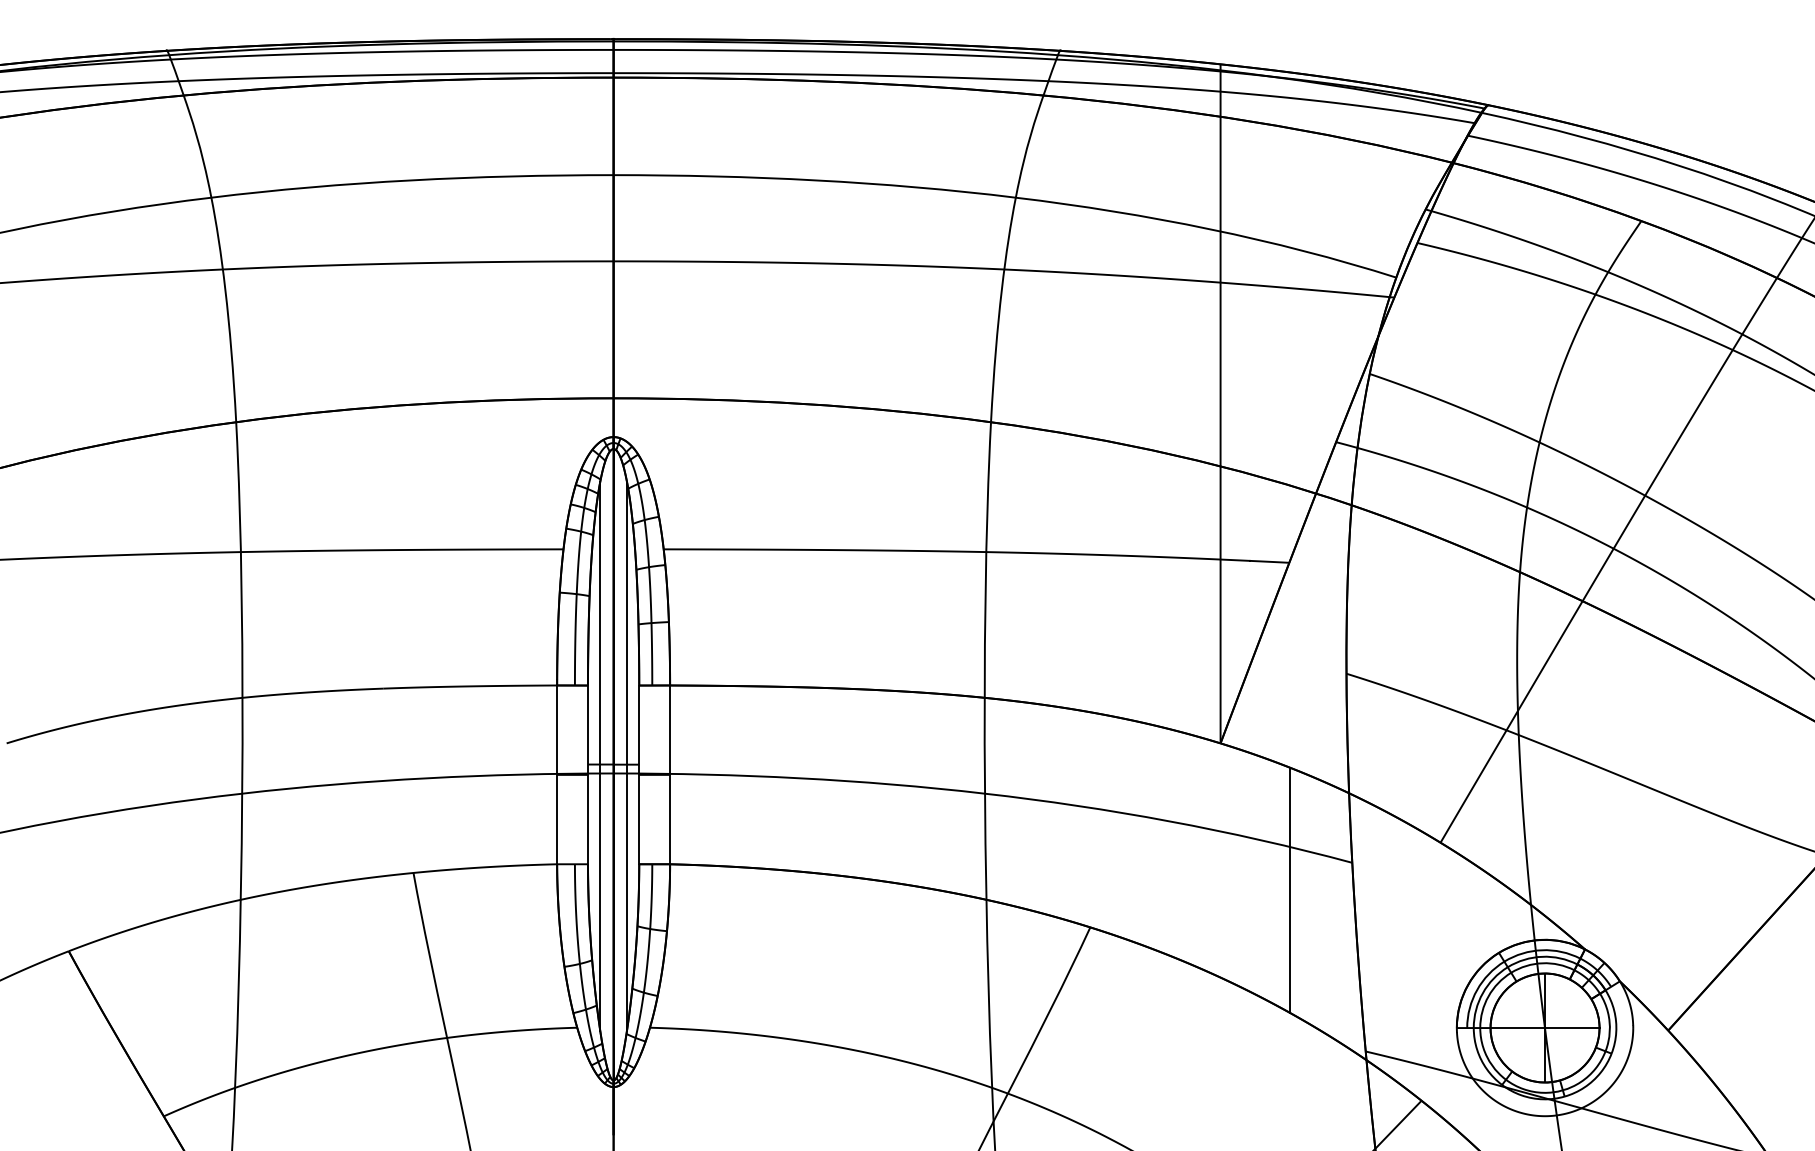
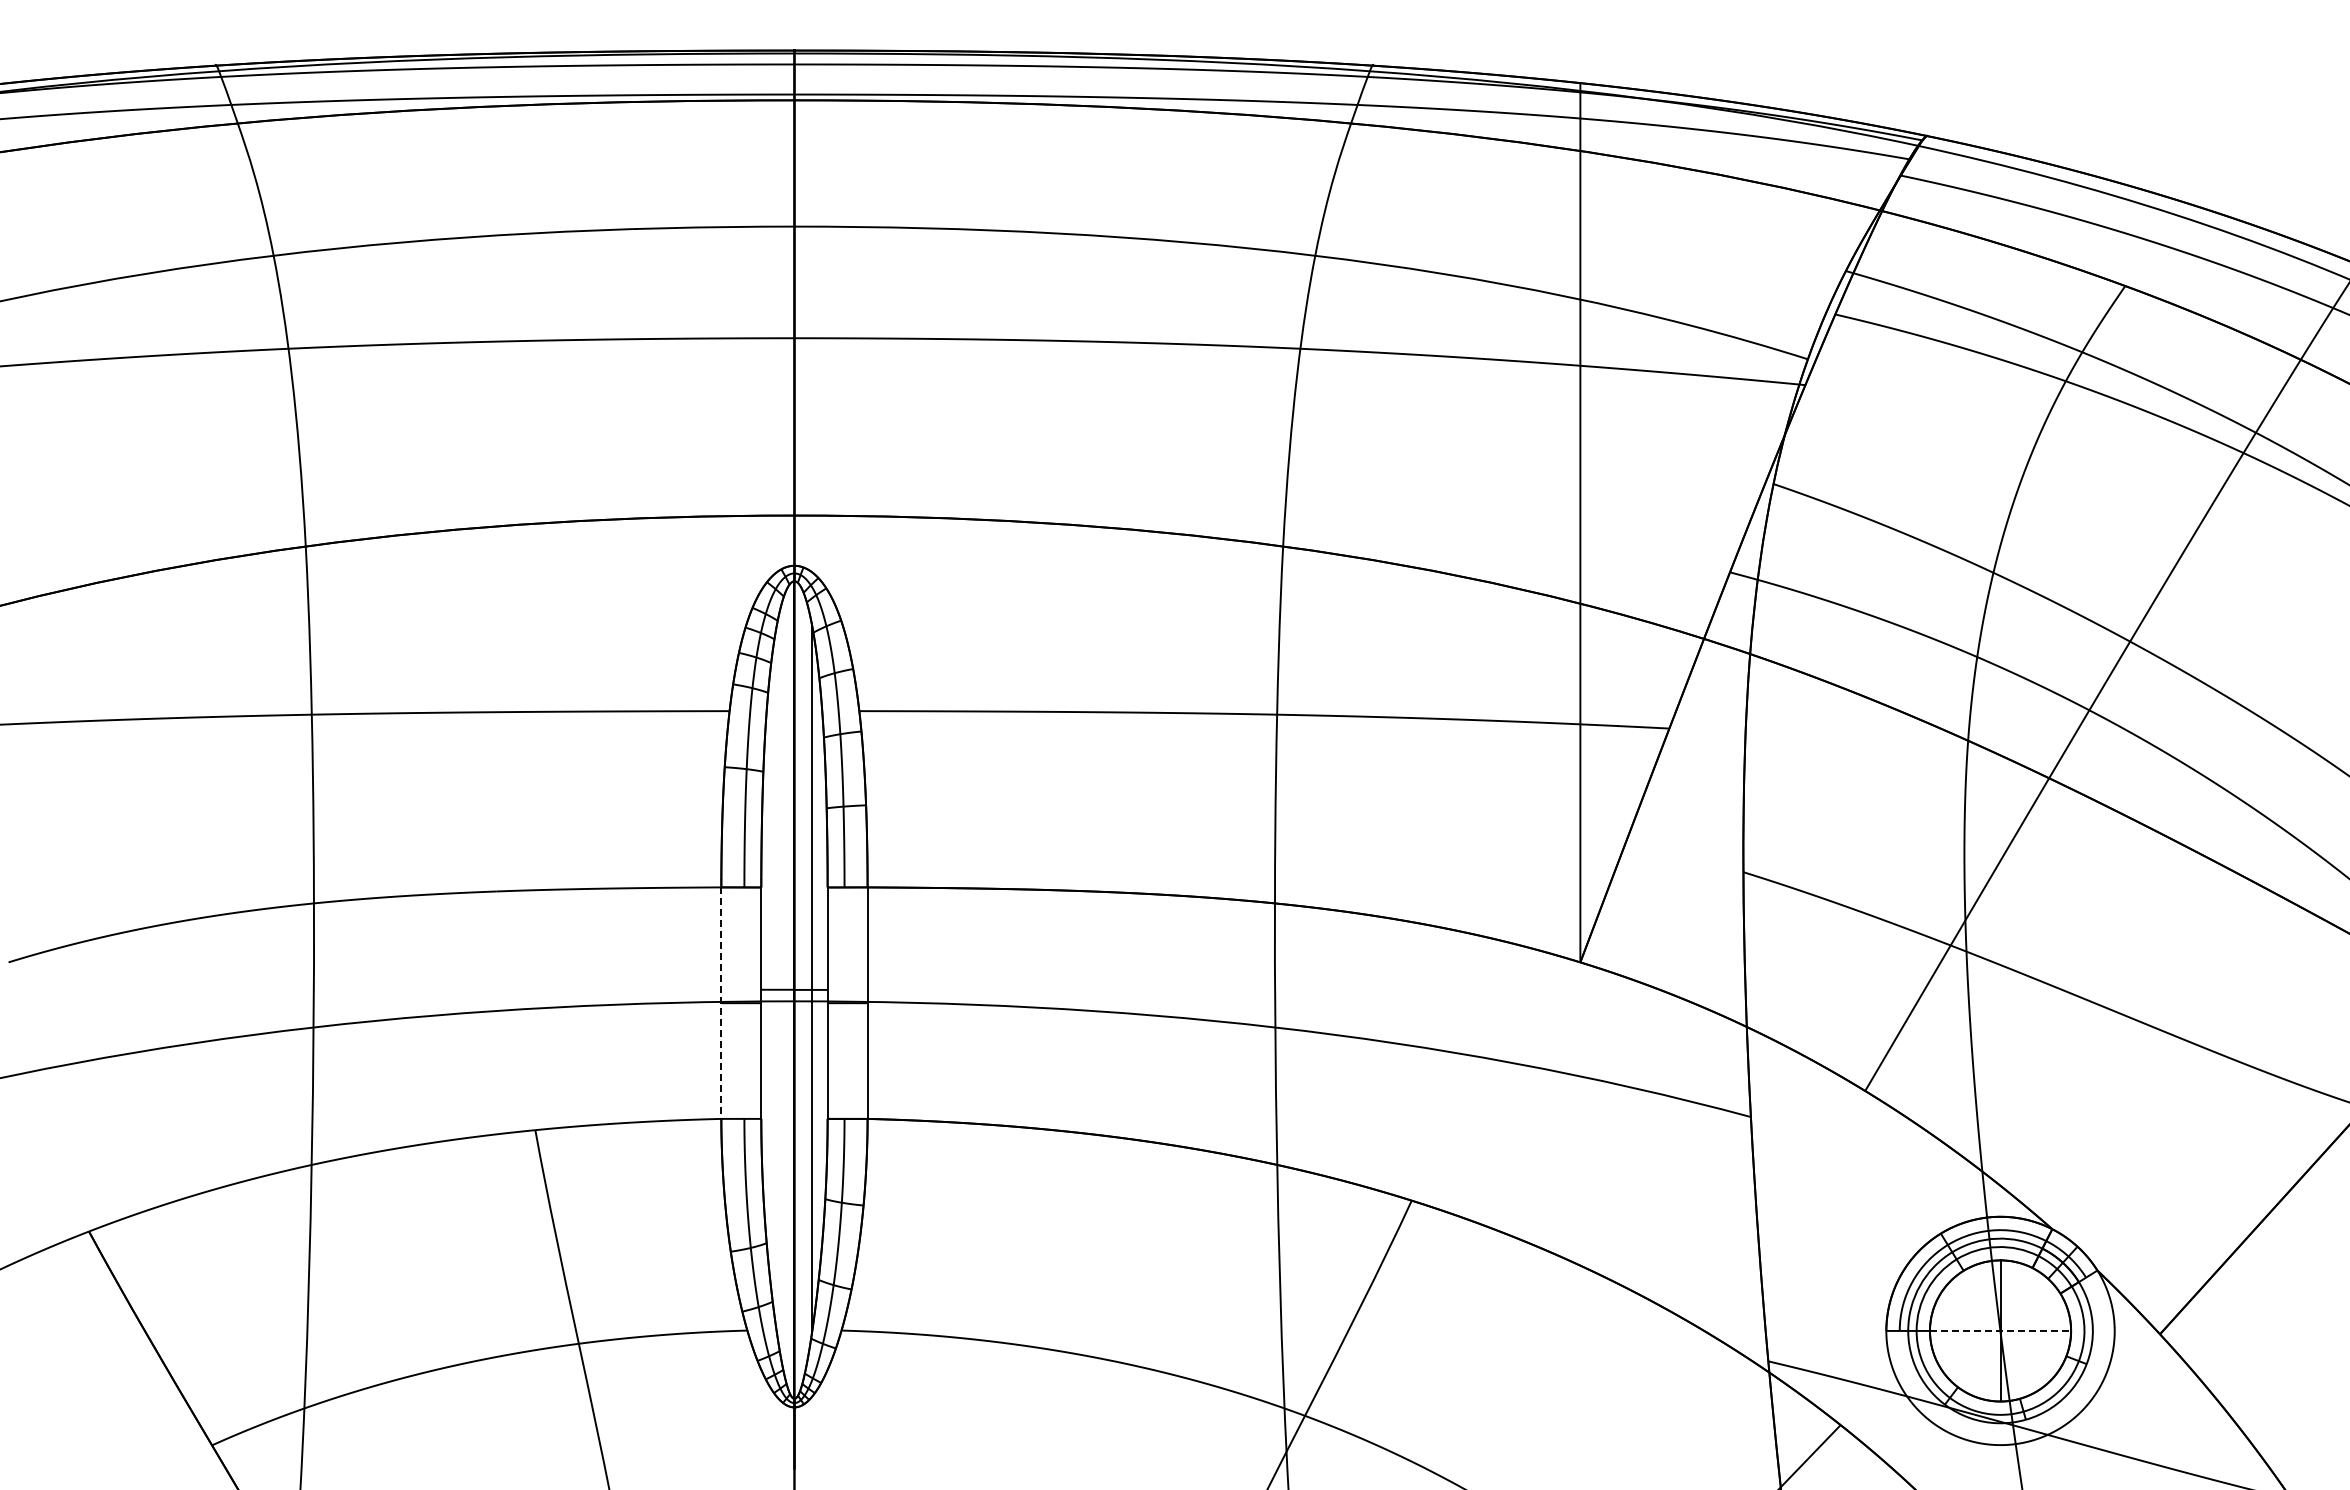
line: (600, 755) -> (777, 978), removed
line: (557, 775) -> (721, 1003), solid -> dashed
line: (1289, 890) -> (1669, 1152), removed
line: (1545, 1027) -> (2000, 1330), solid -> dashed

